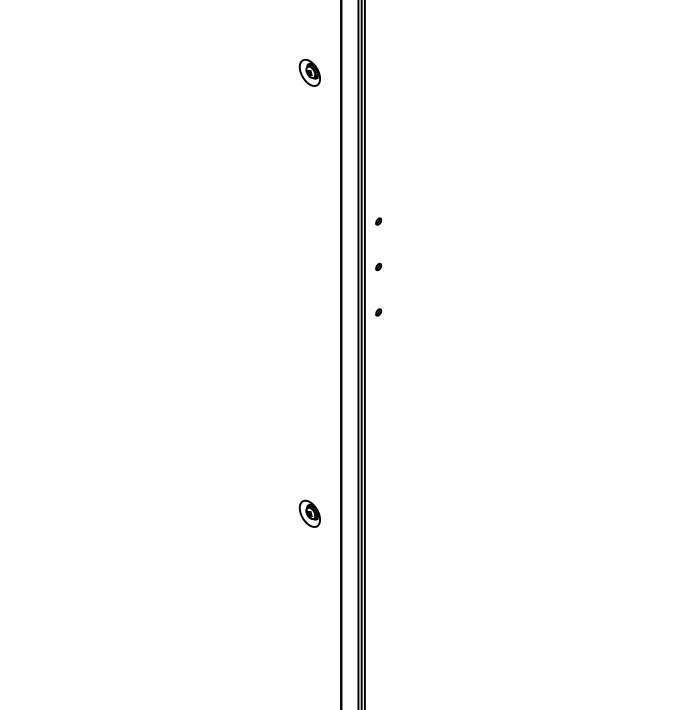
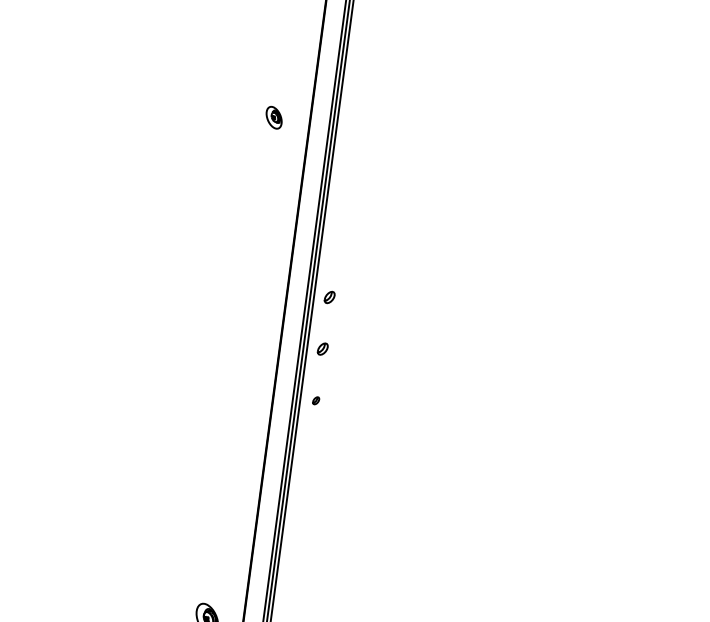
part: (309, 72) -> (273, 117), size x0.7
part: (378, 221) -> (329, 297), size x1.6
part: (378, 266) -> (322, 348), size x1.6

